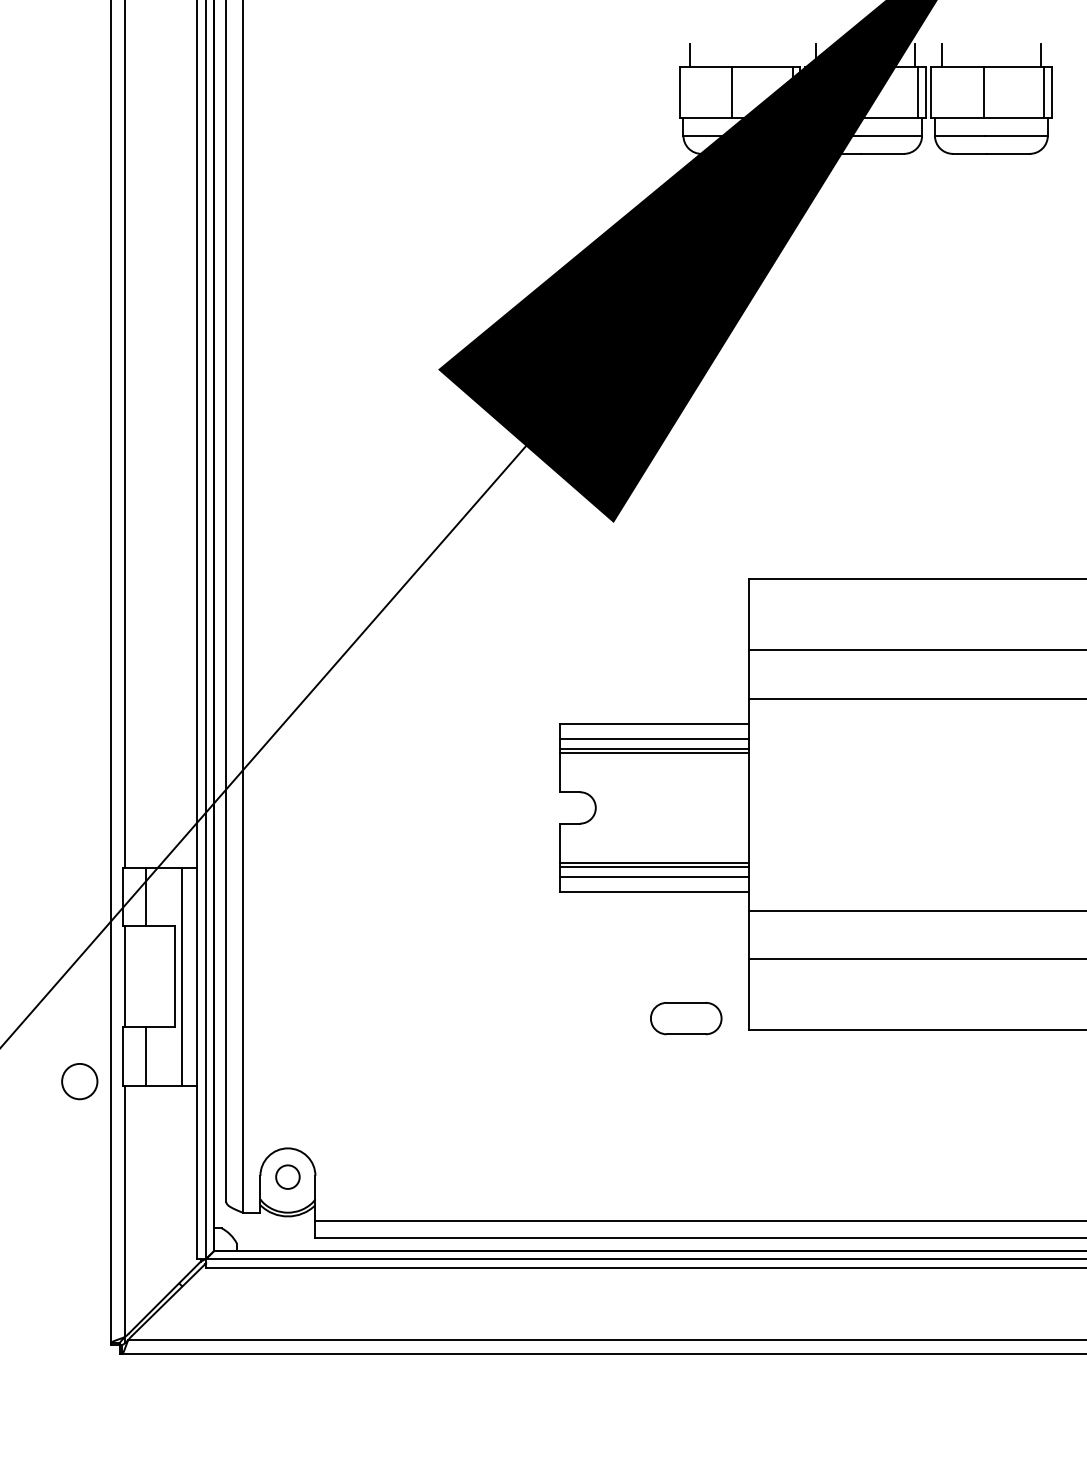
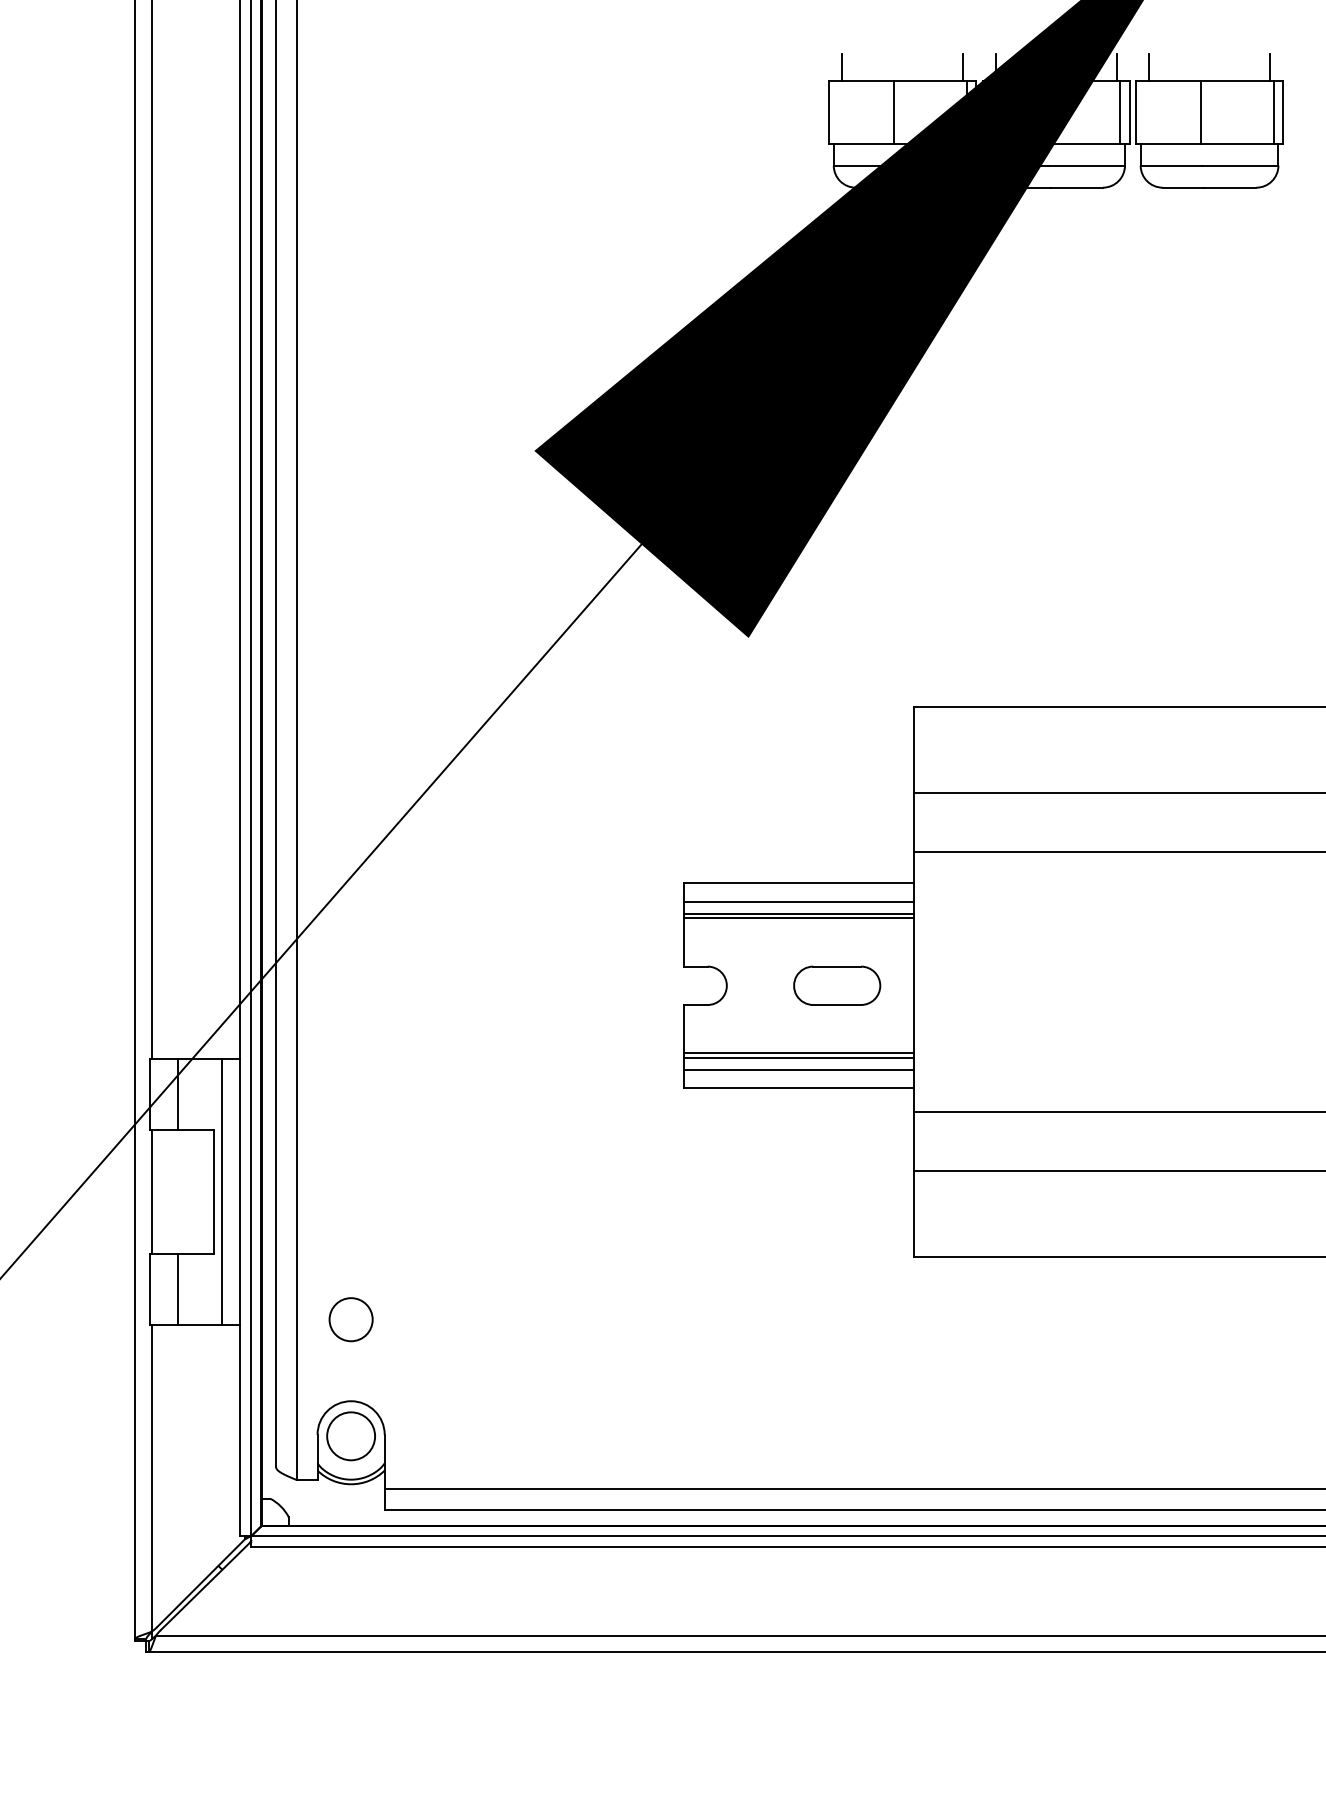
line: (789, 55) -> (963, 67), added
part: (686, 1018) -> (837, 985), moved
circle: (79, 1081) -> (350, 1319), moved
circle: (288, 1177) -> (351, 1436), size x1.67

